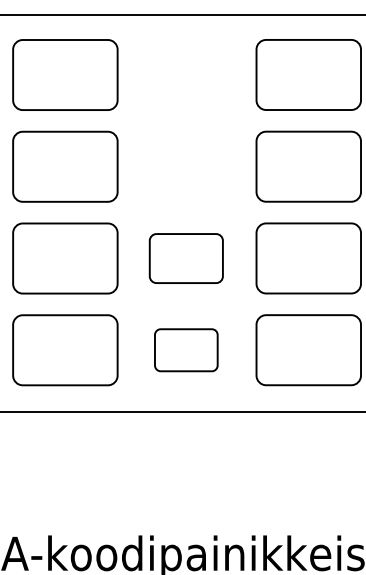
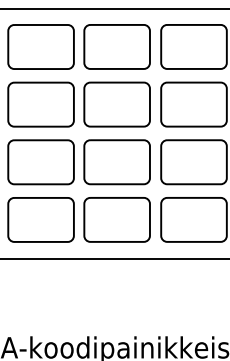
part: (185, 74) -> (116, 46), added
part: (185, 166) -> (116, 104), added
part: (185, 258) -> (116, 162), size x1.43
part: (185, 349) -> (116, 219), size x1.67

